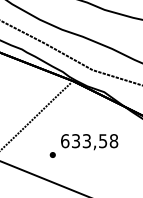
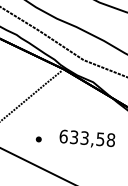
text: (89, 142) -> (87, 139), moved

